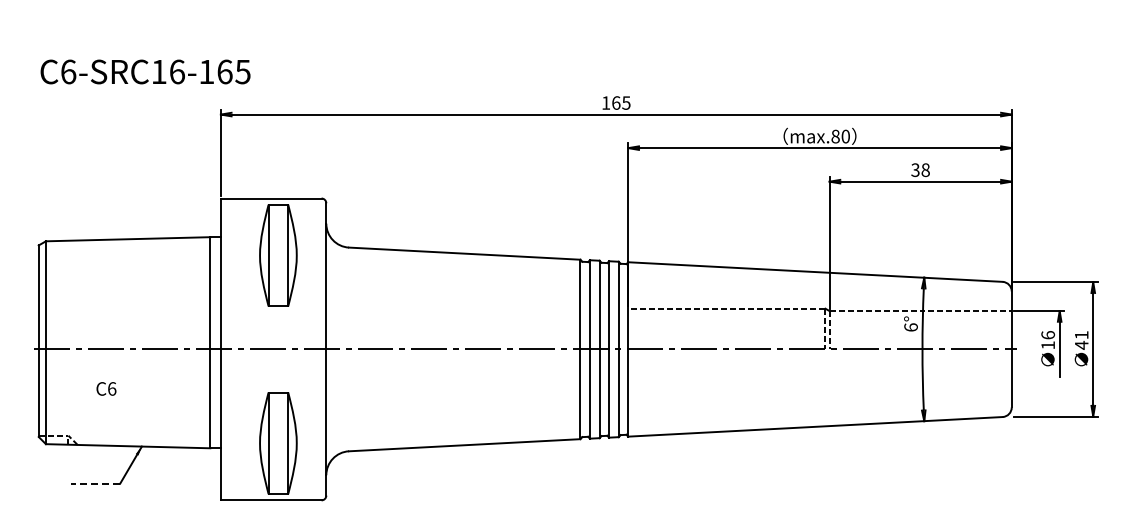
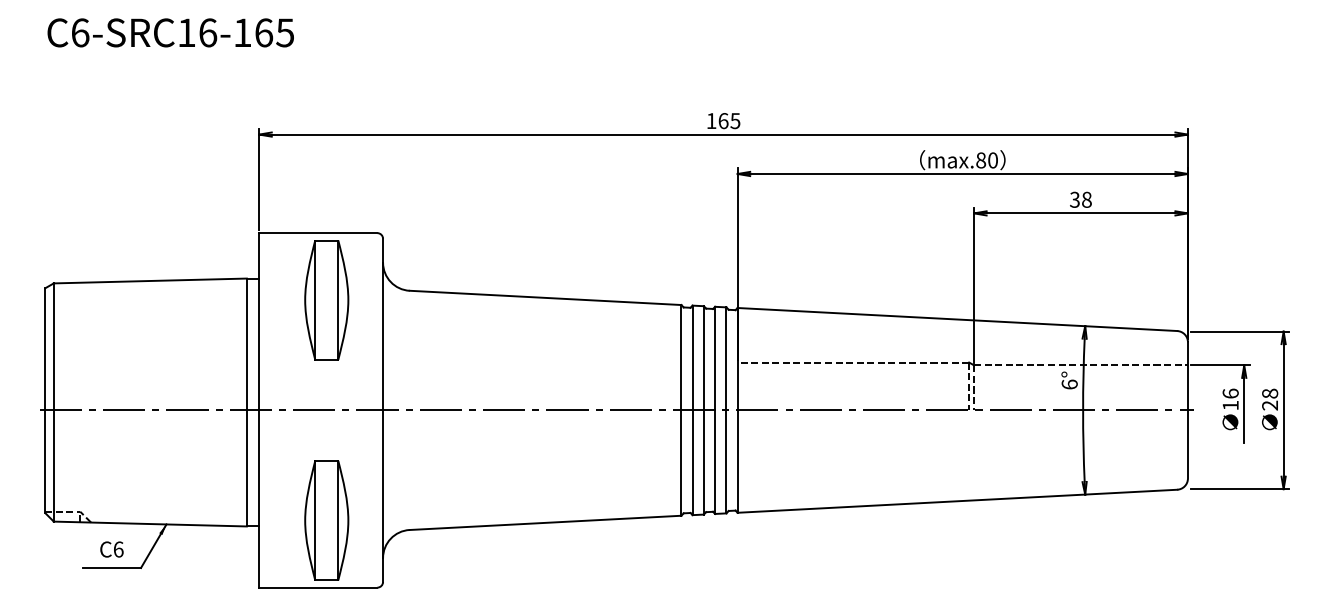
text: (145, 71) -> (170, 32), moved
text: (1081, 340) -> (1269, 399), 41 -> 28
text: (106, 388) -> (111, 549), moved
line: (95, 483) -> (111, 567), dashed -> solid

